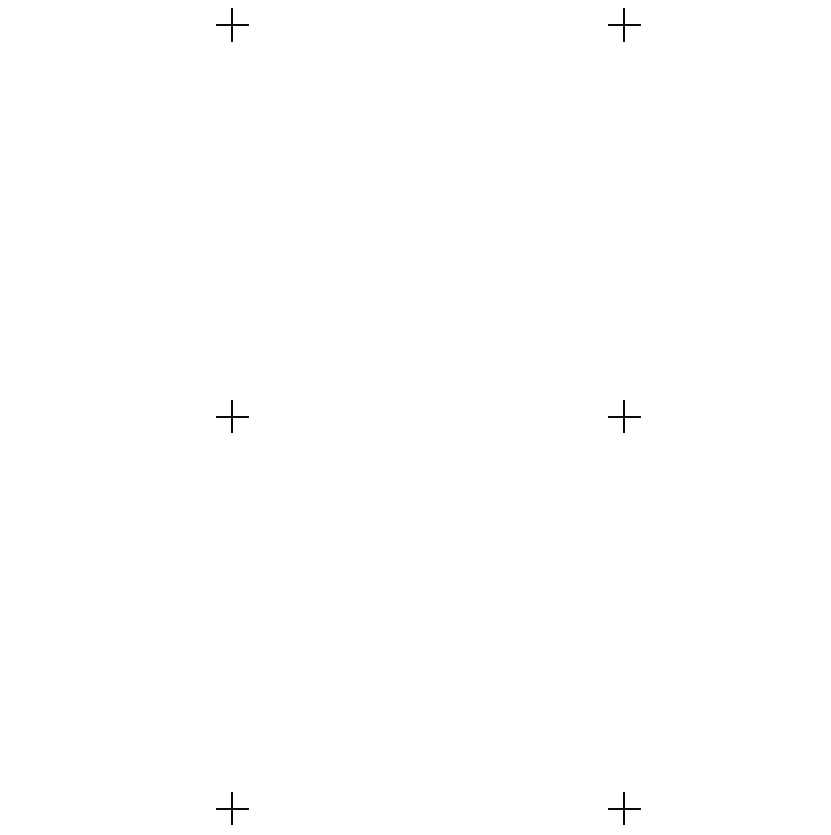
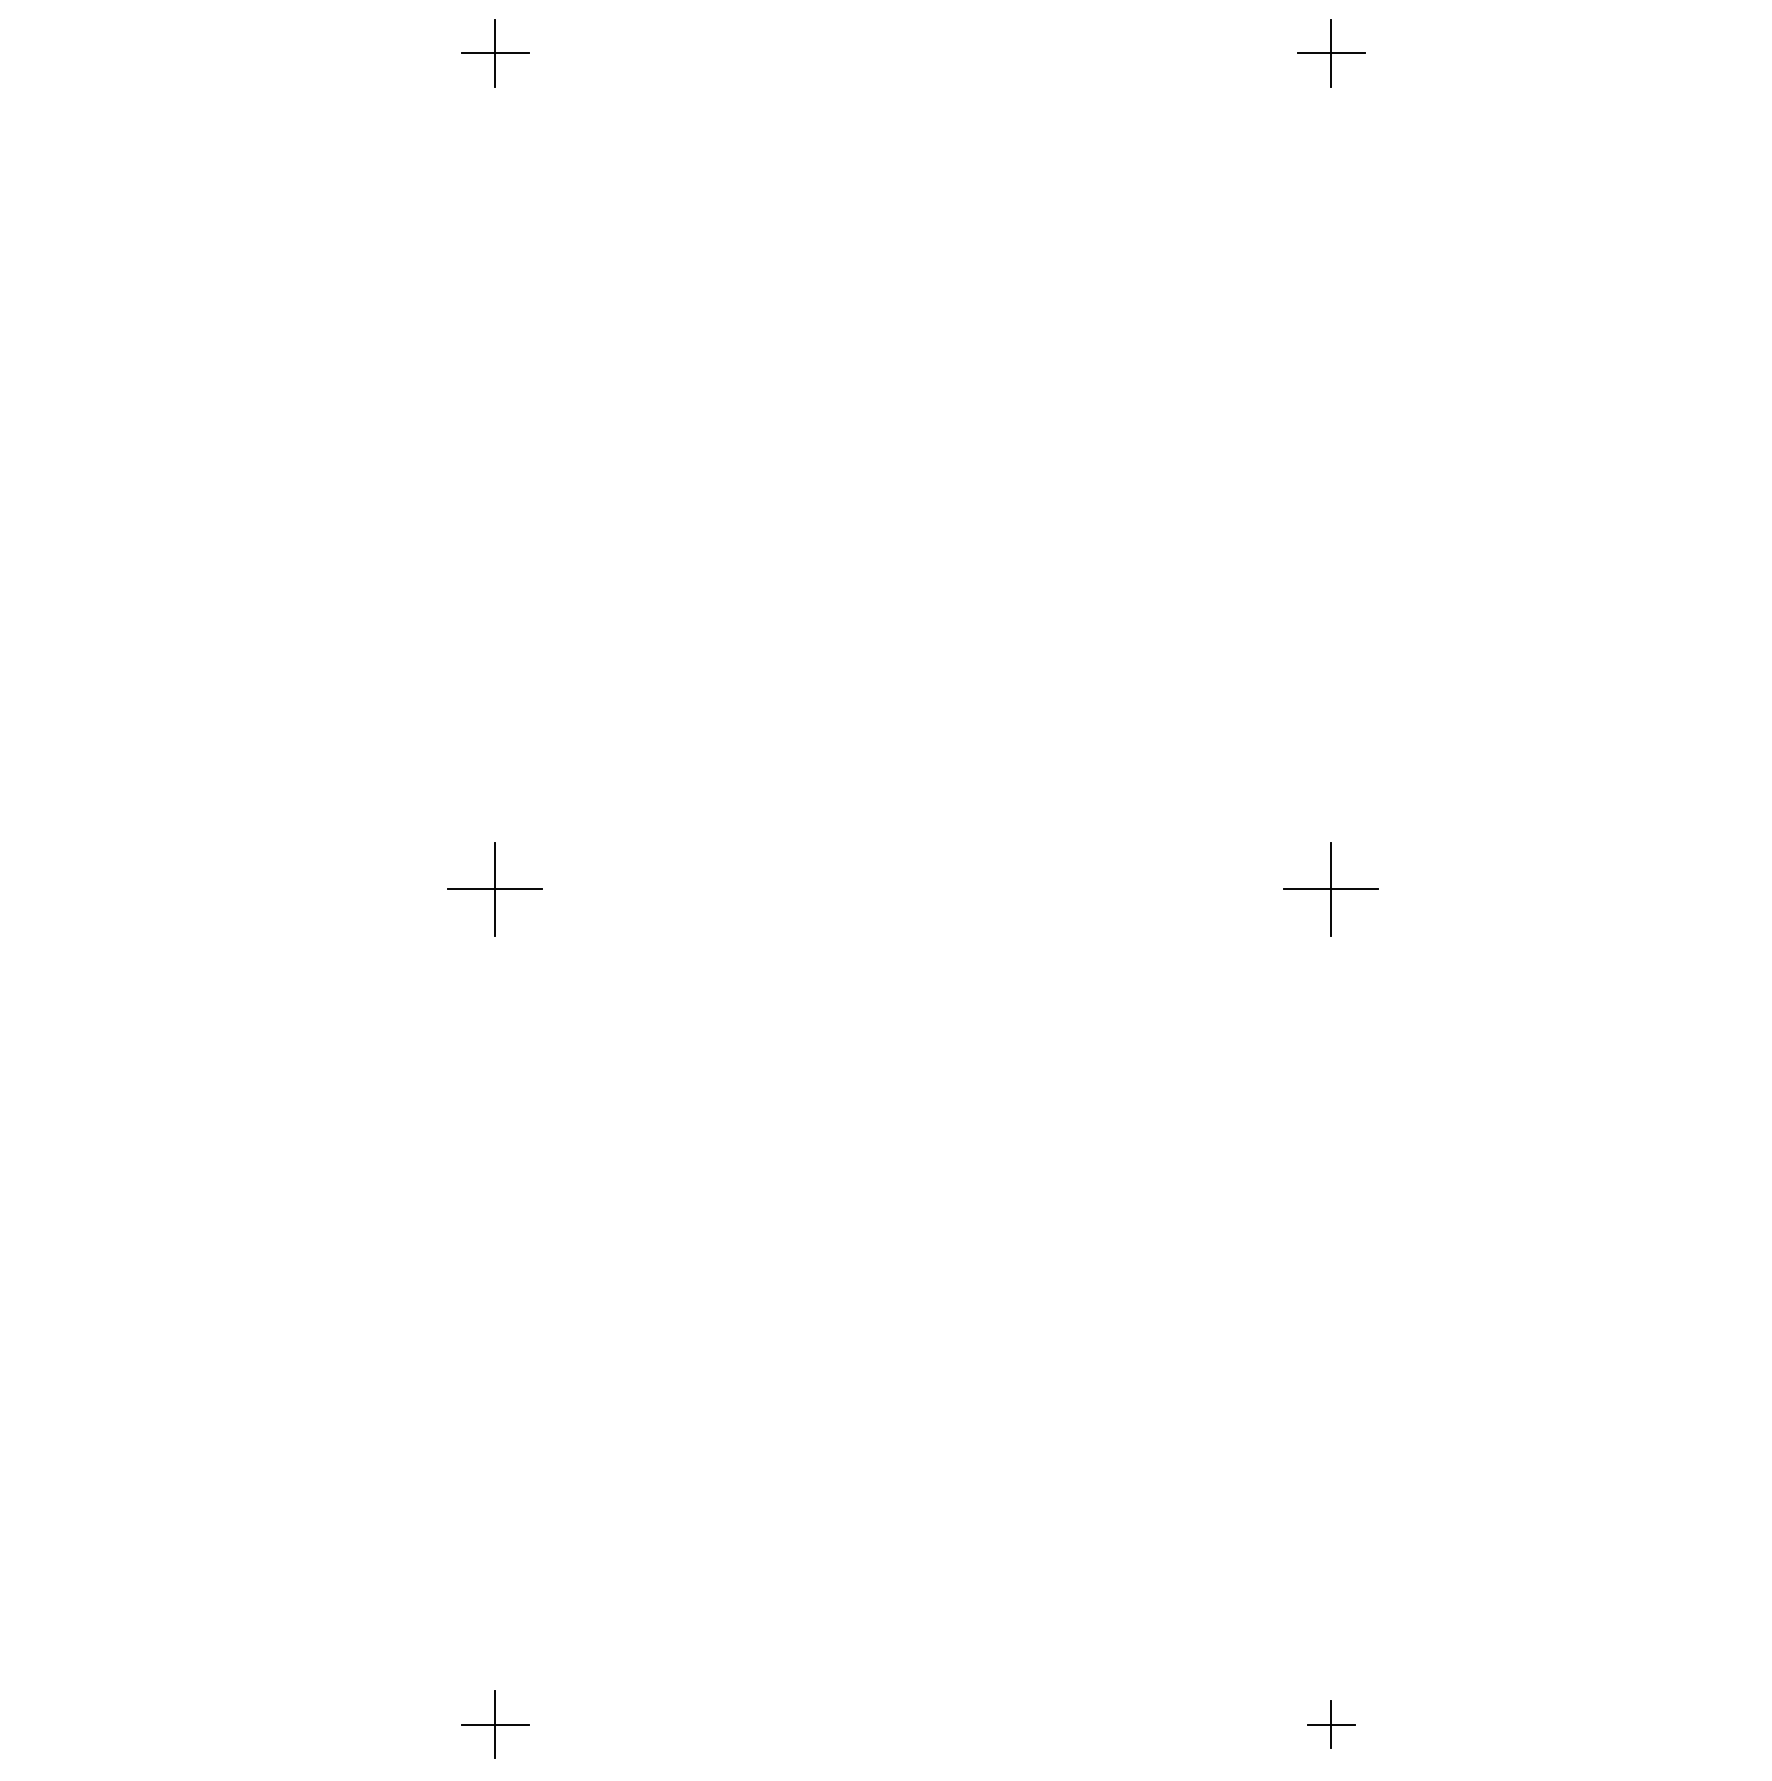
part: (232, 416) -> (495, 888), size x1.4
part: (624, 416) -> (1331, 888), size x1.4
part: (624, 808) -> (1331, 1724), size x0.7

